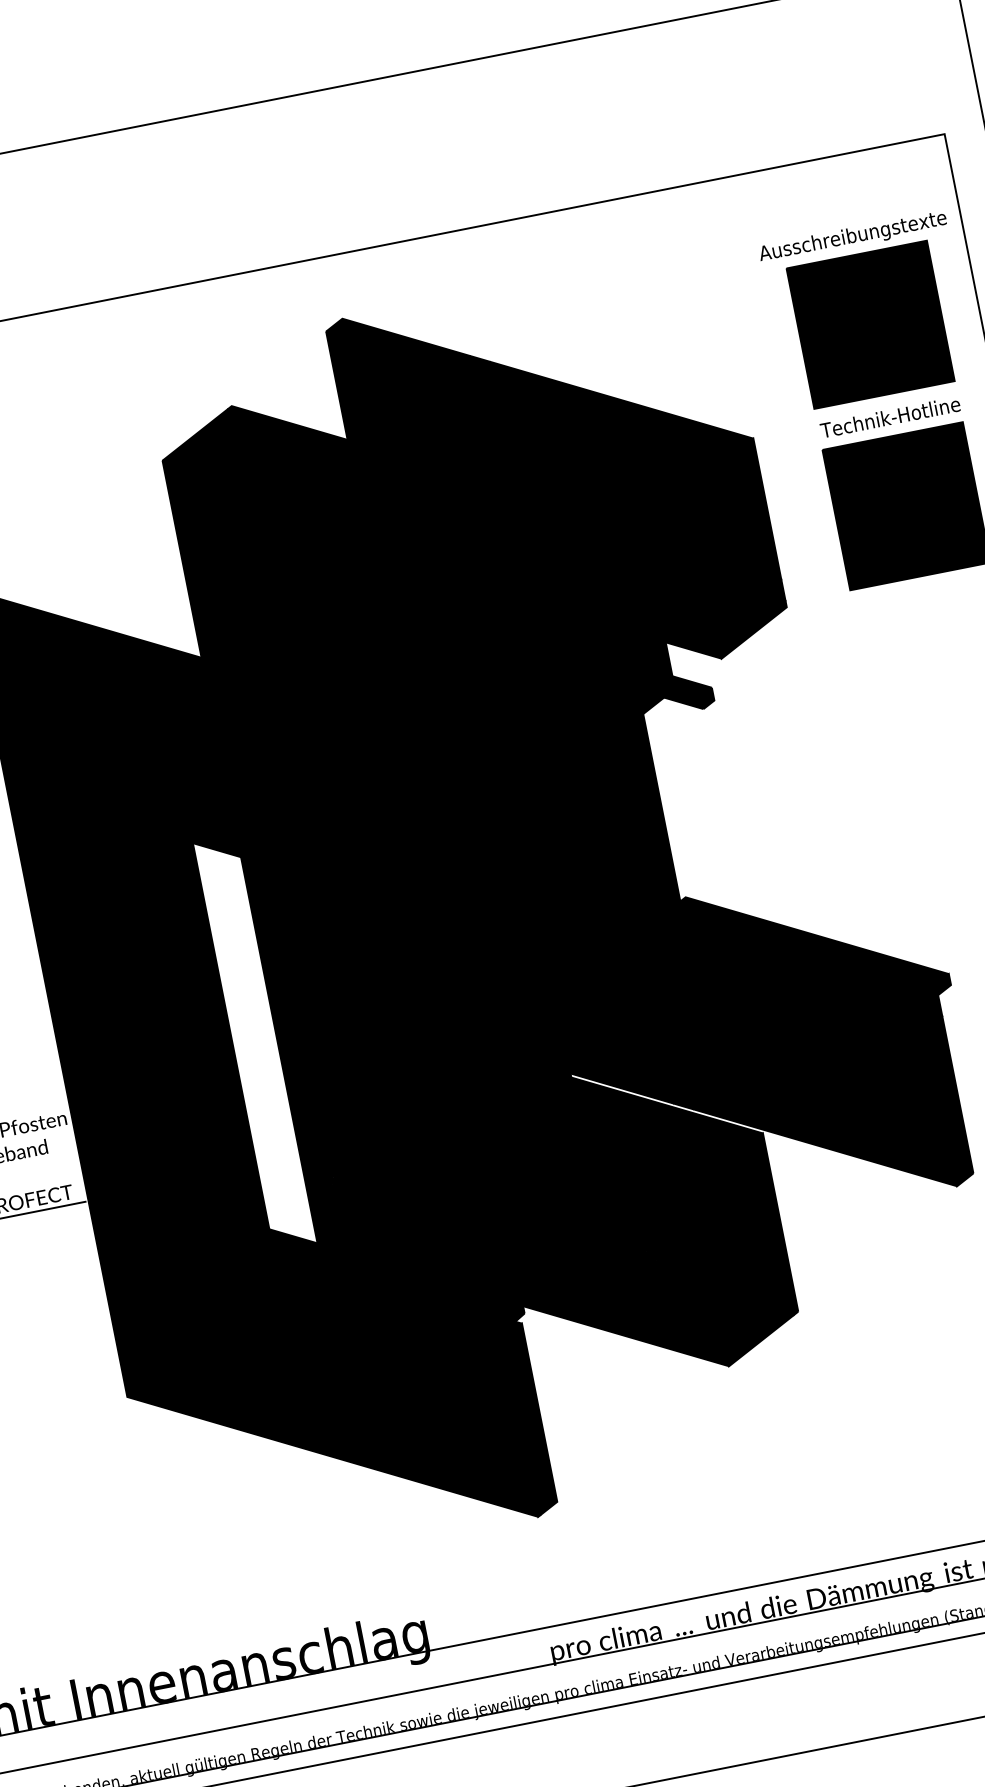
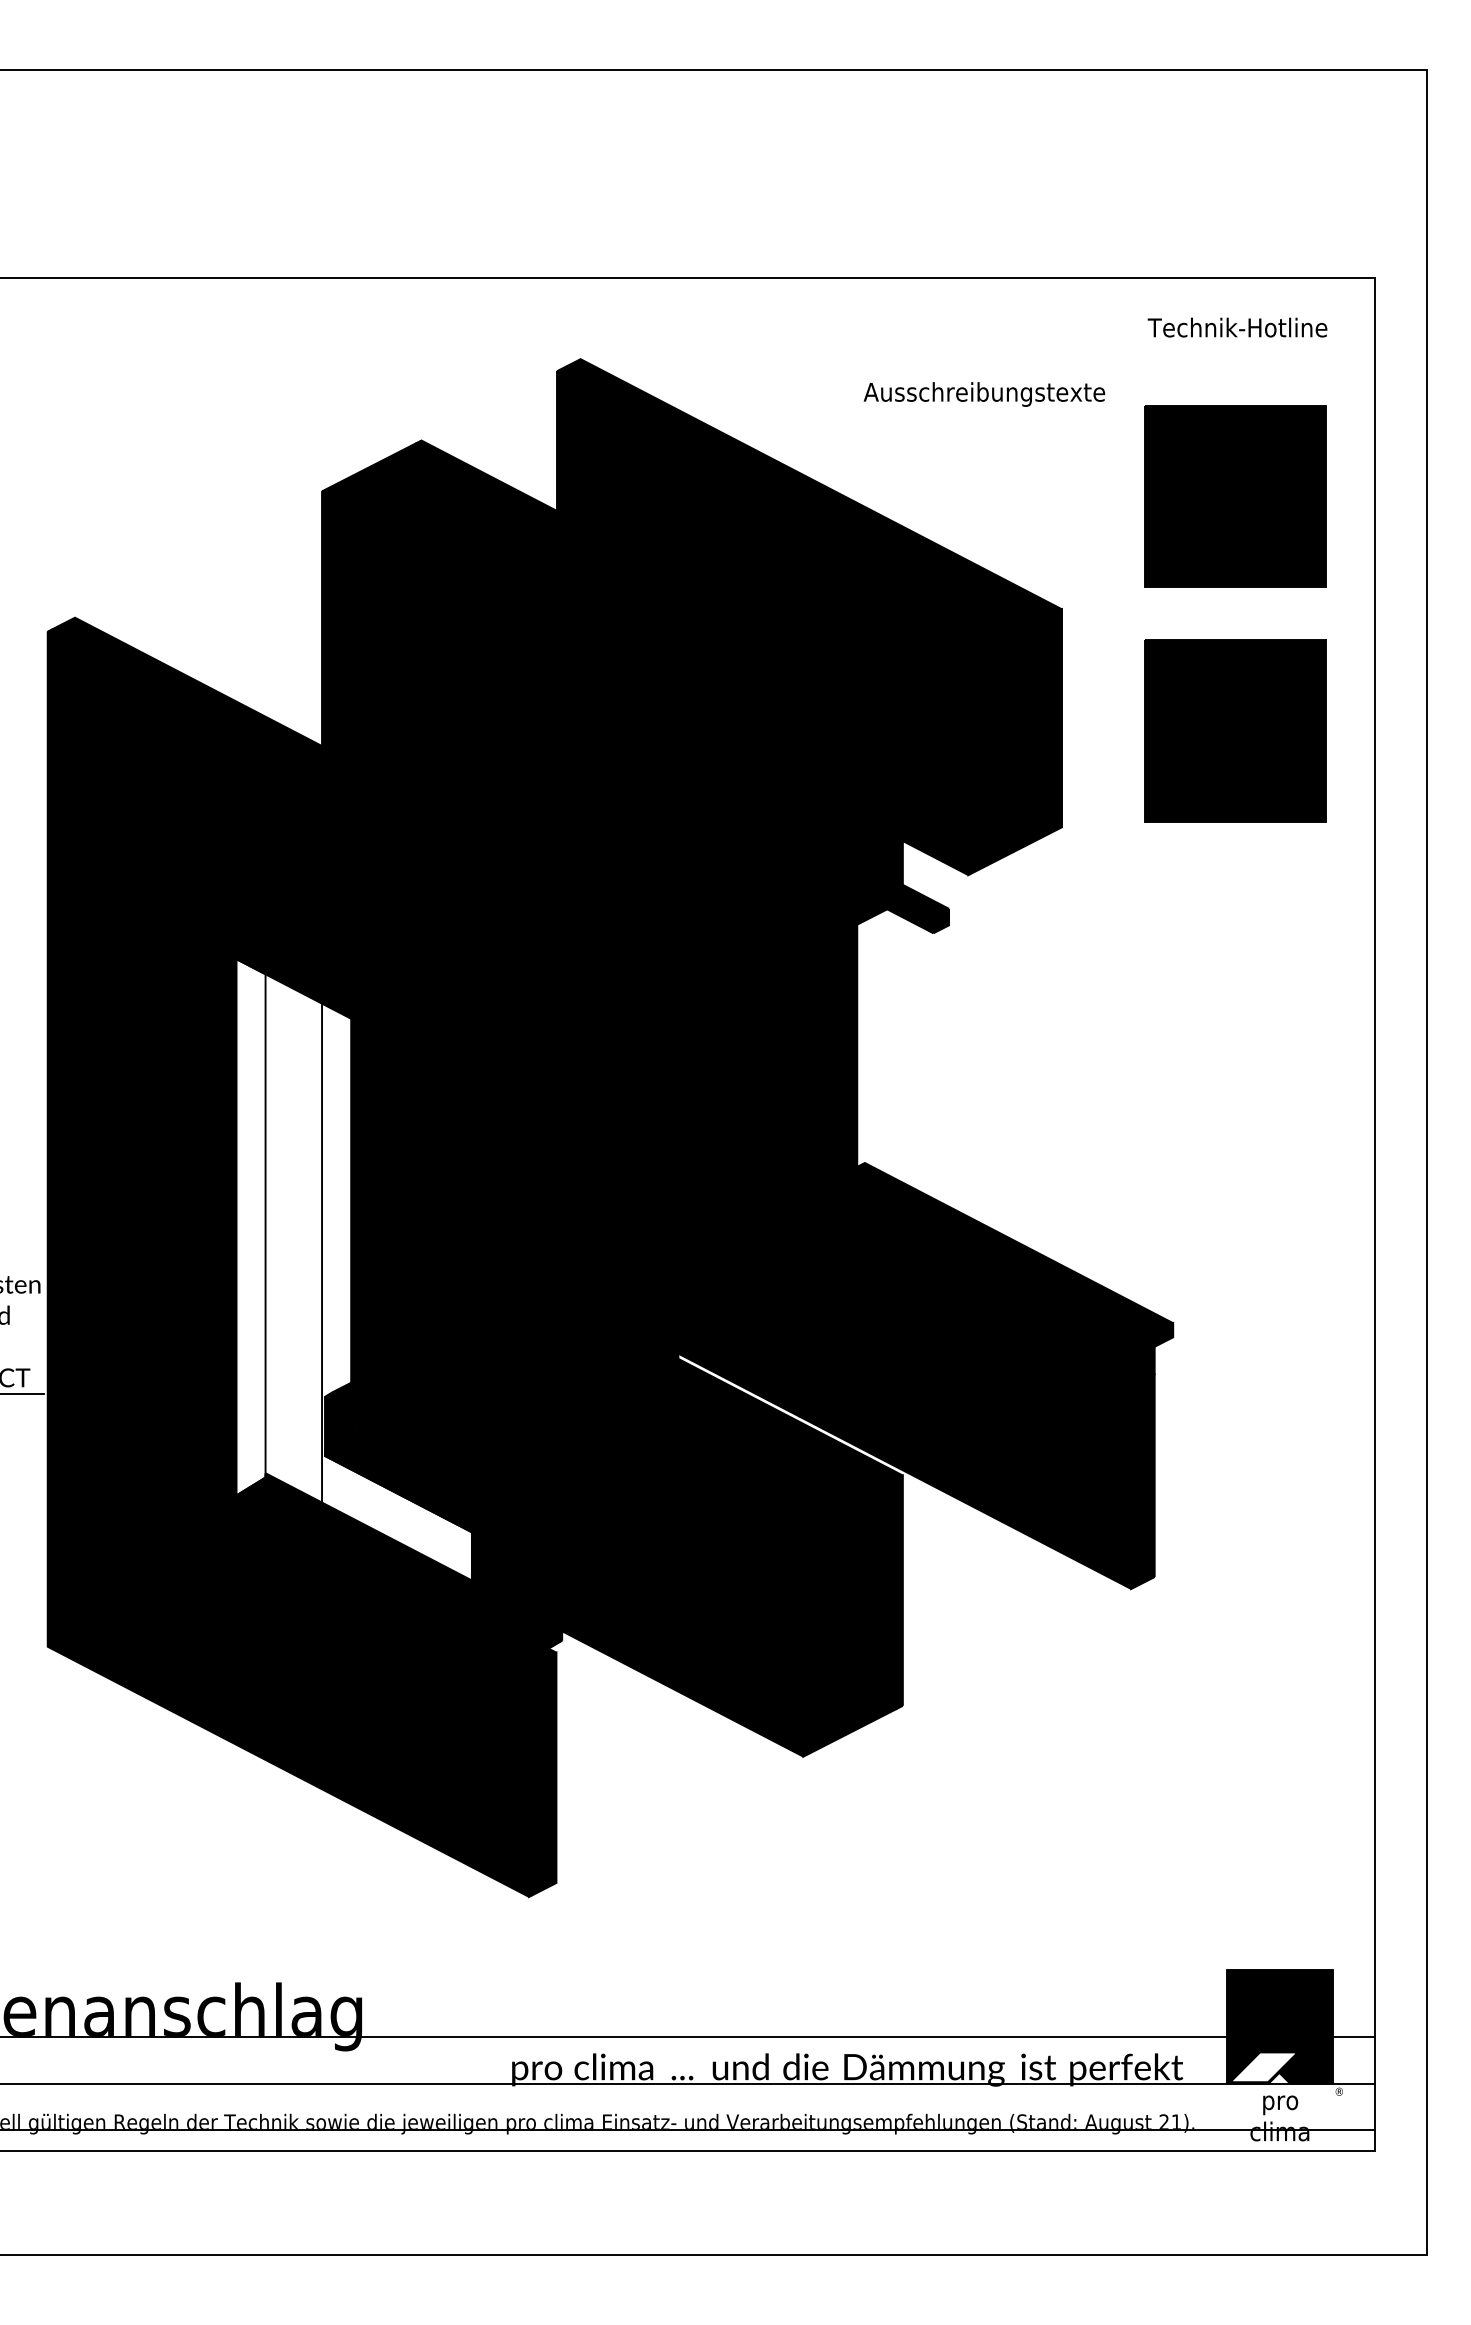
text: (853, 237) -> (984, 394), moved
text: (890, 417) -> (1237, 327), moved
fill: (220, 1041) -> (250, 1227), removed
fill: (342, 1068) -> (396, 1291), removed

